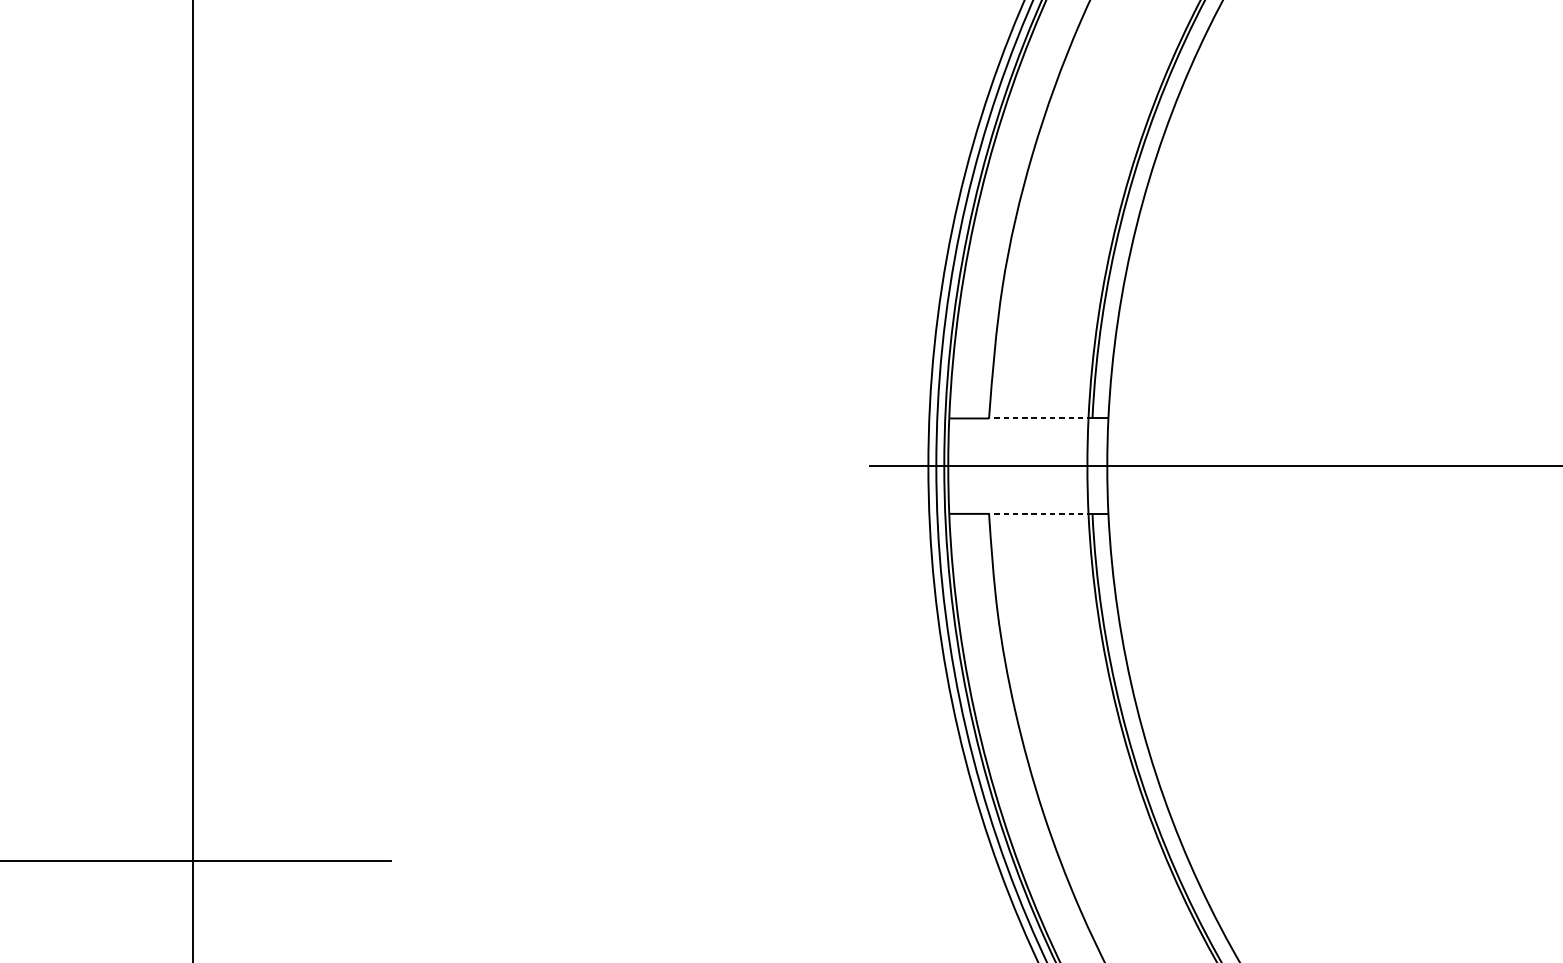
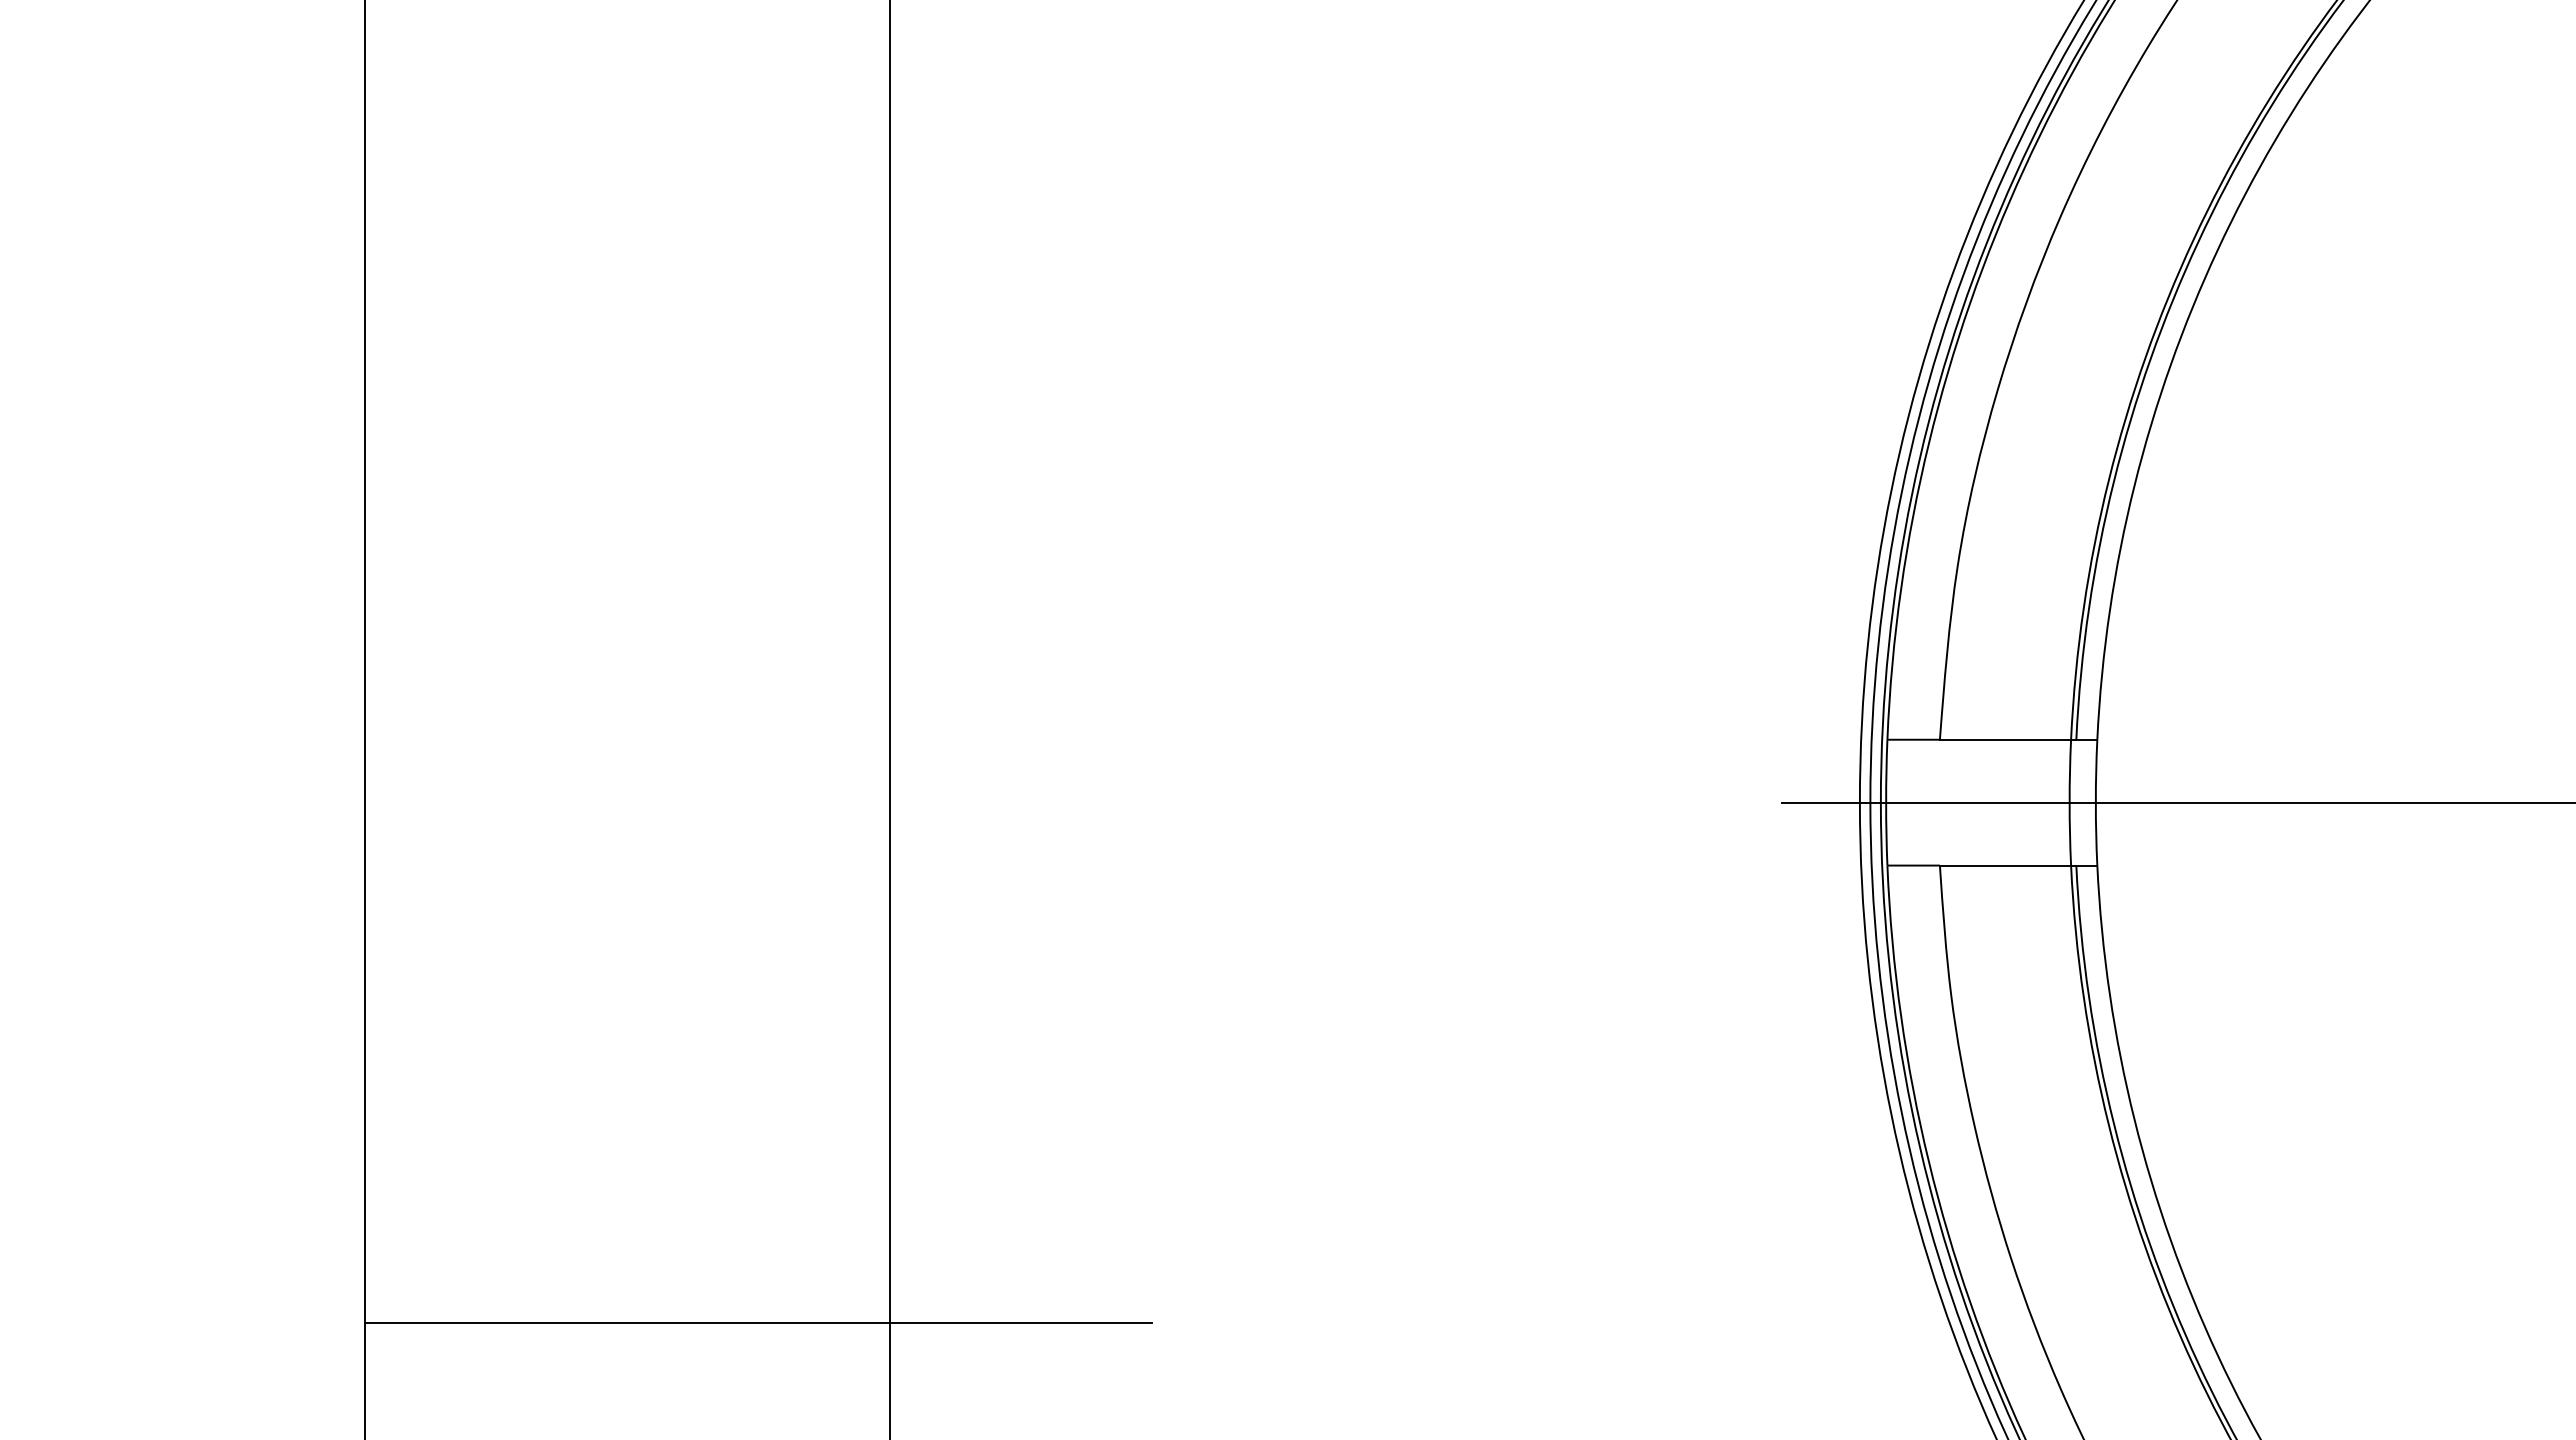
line: (1040, 418) -> (2007, 739), dashed -> solid
line: (1040, 513) -> (2007, 865), dashed -> solid

